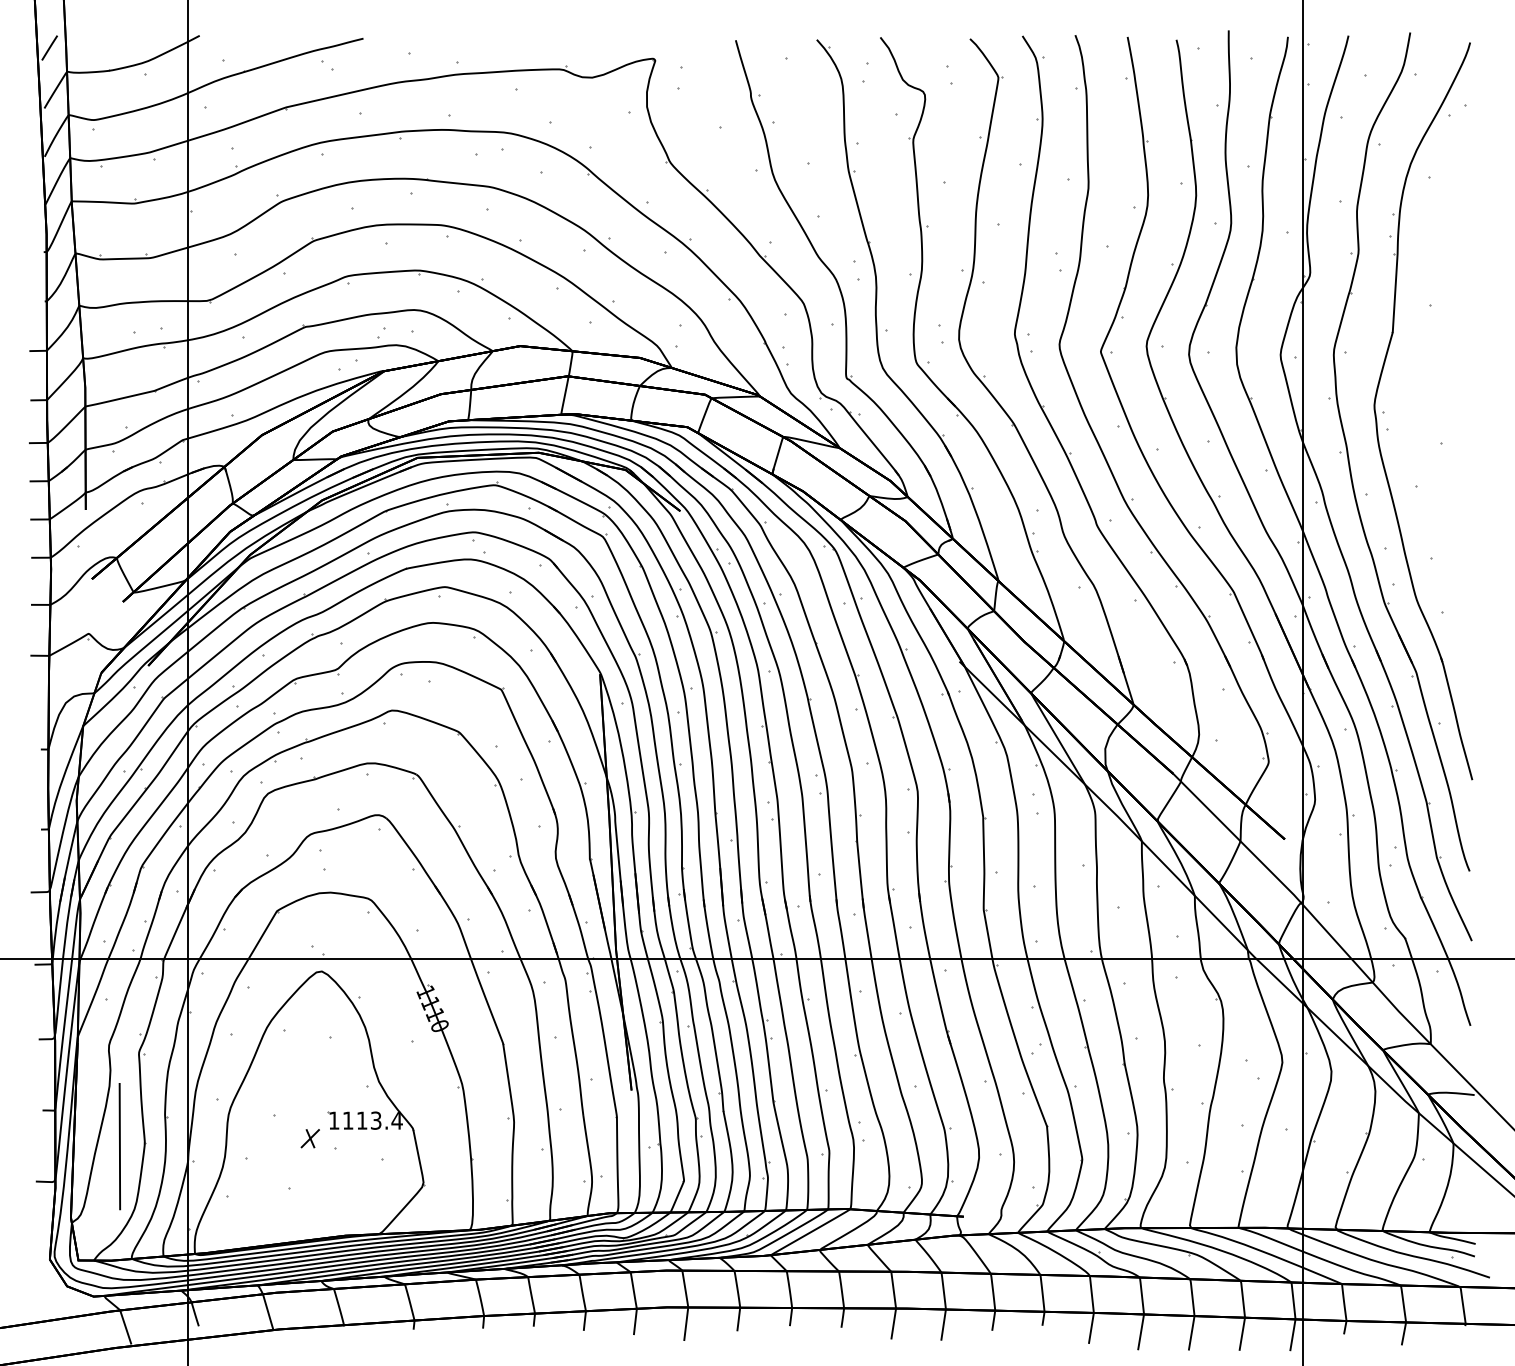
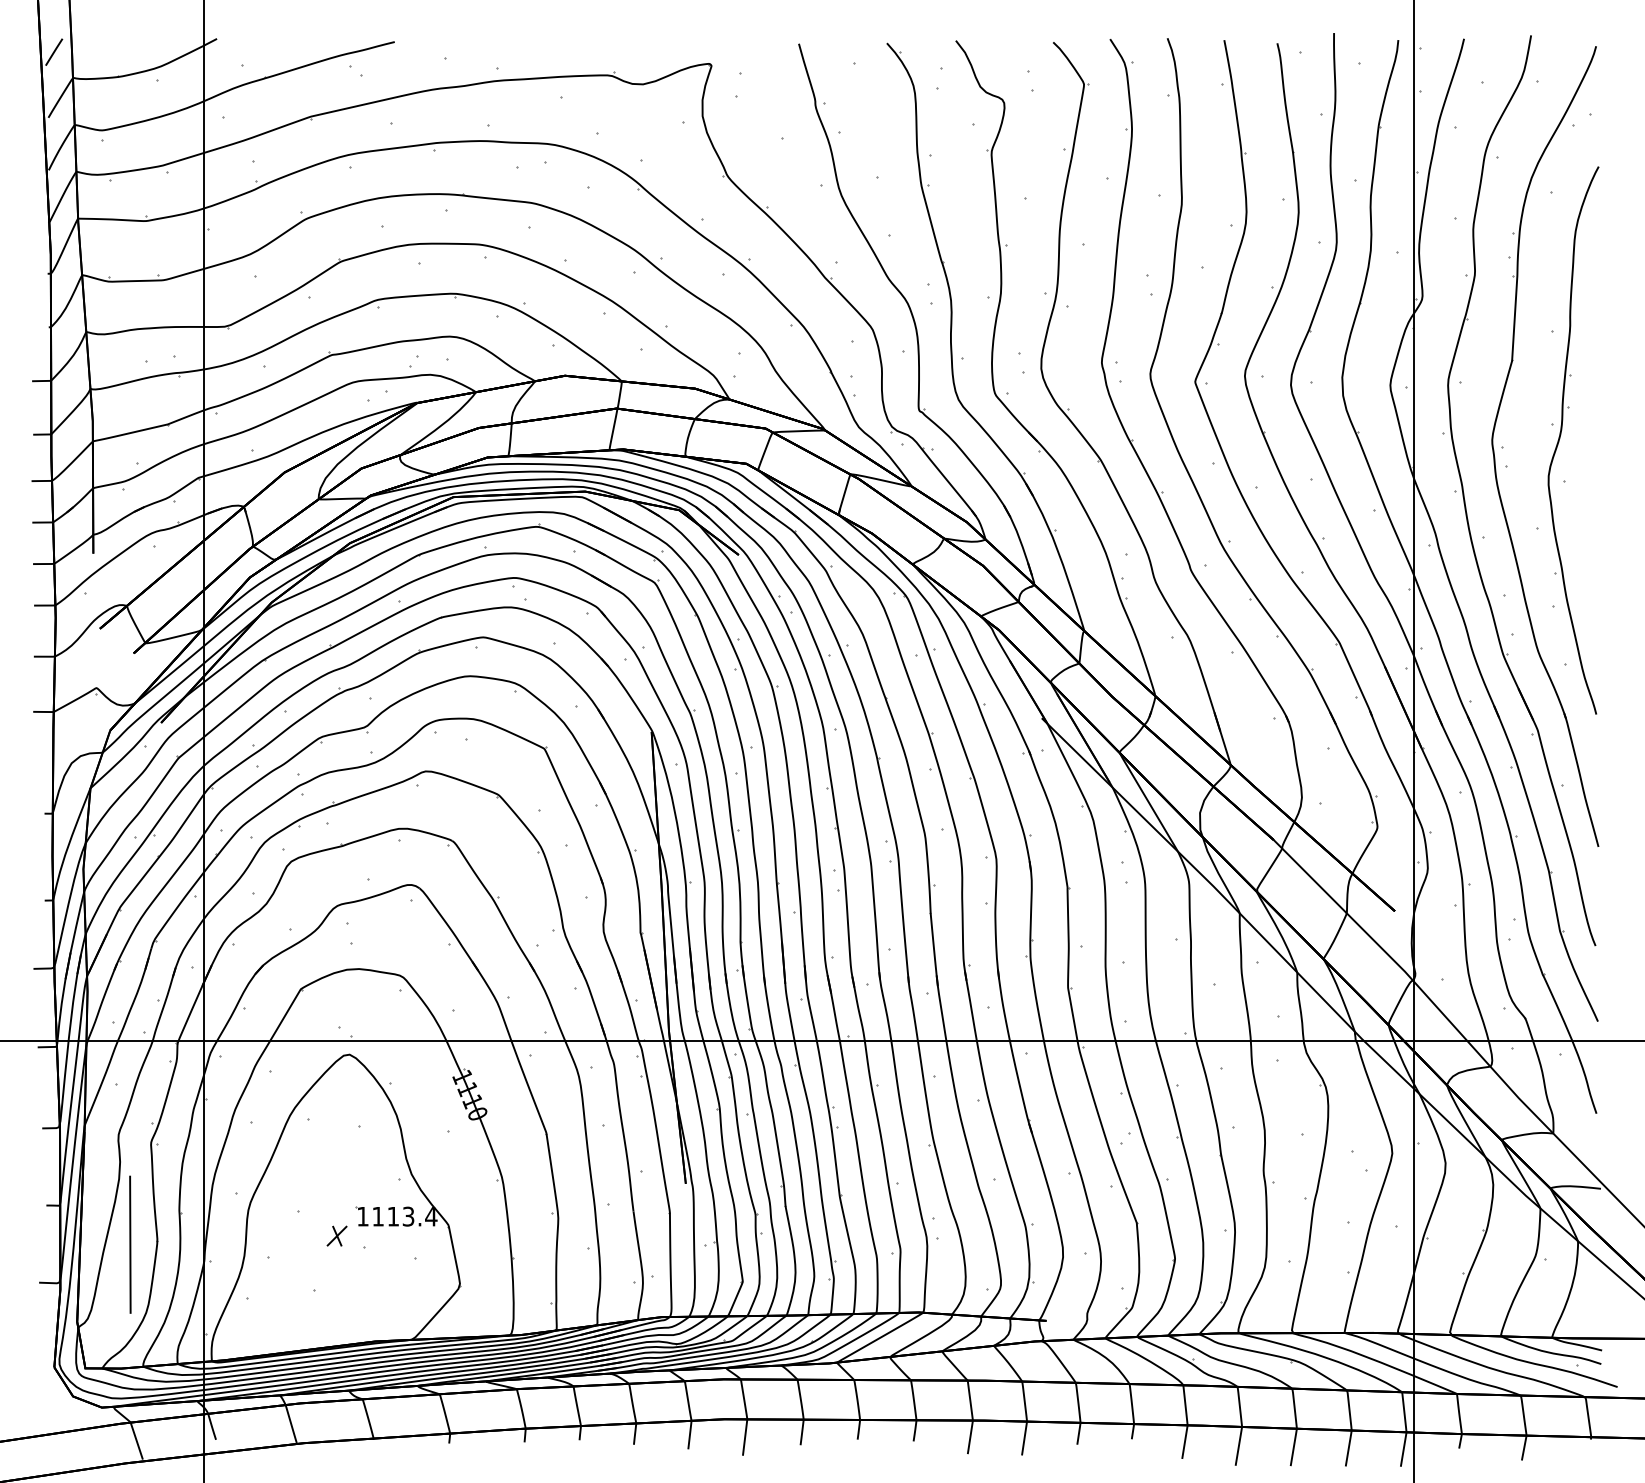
part: (1437, 403) -> (1560, 438), added

